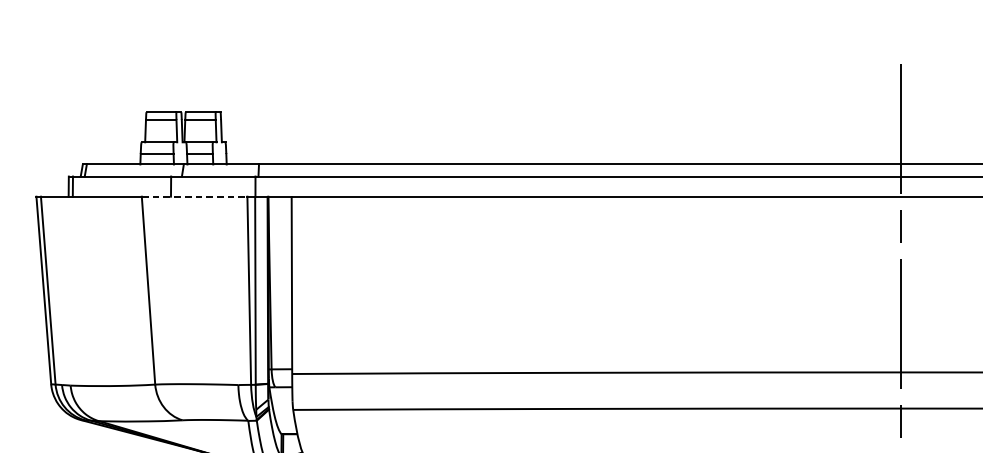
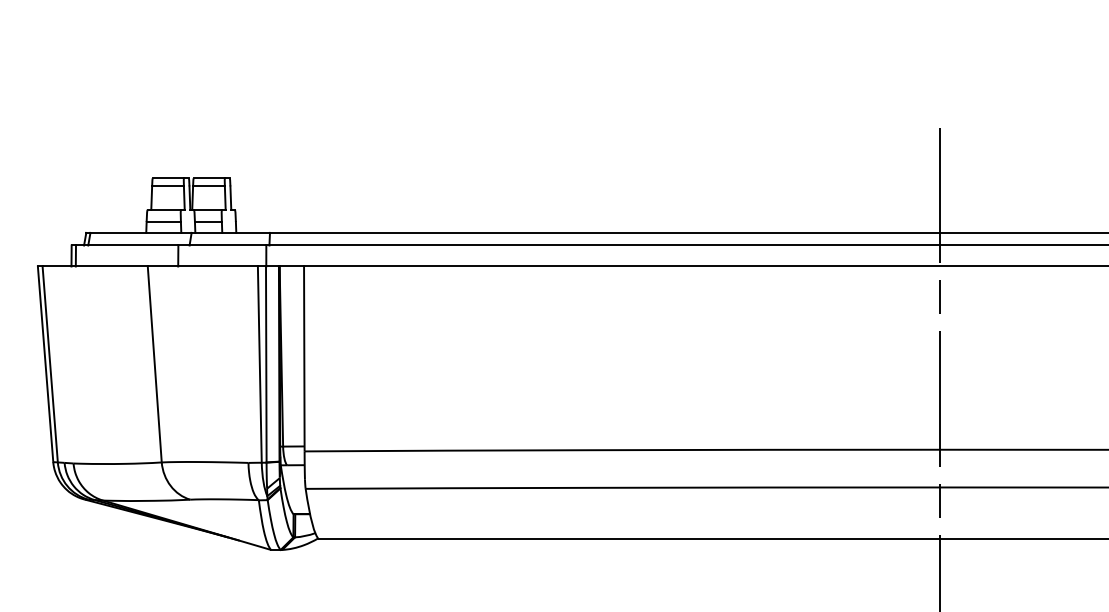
line: (195, 196) -> (203, 266), dashed -> solid

